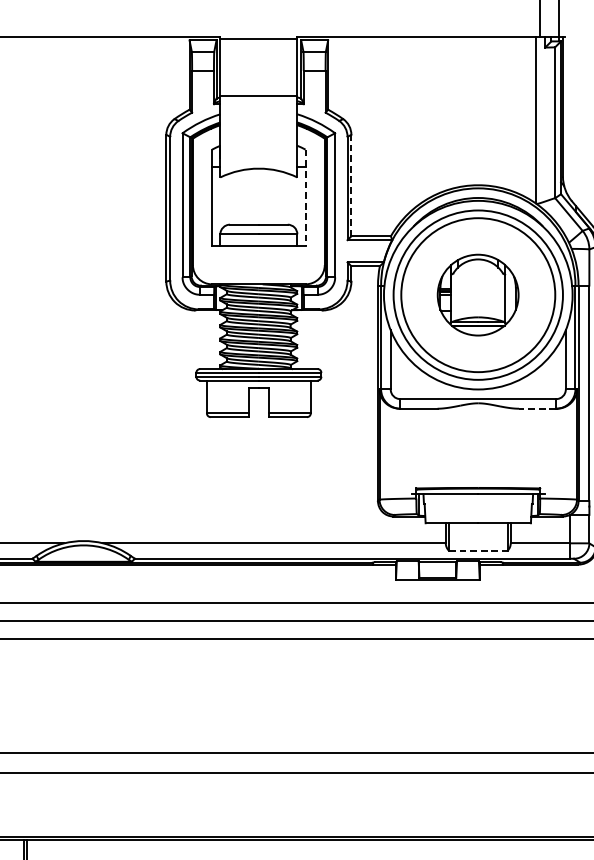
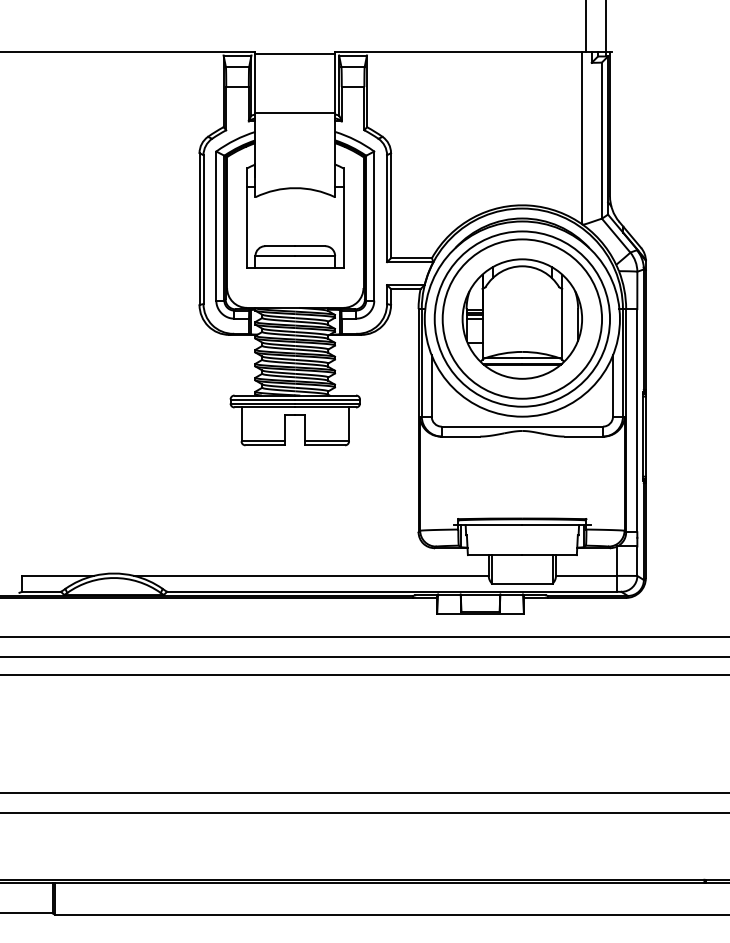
line: (351, 185) -> (391, 205), dashed -> solid
line: (305, 197) -> (343, 218), dashed -> solid
part: (477, 294) -> (521, 318), size x1.43
line: (537, 408) -> (583, 436), dashed -> solid
line: (478, 550) -> (522, 583), dashed -> solid

